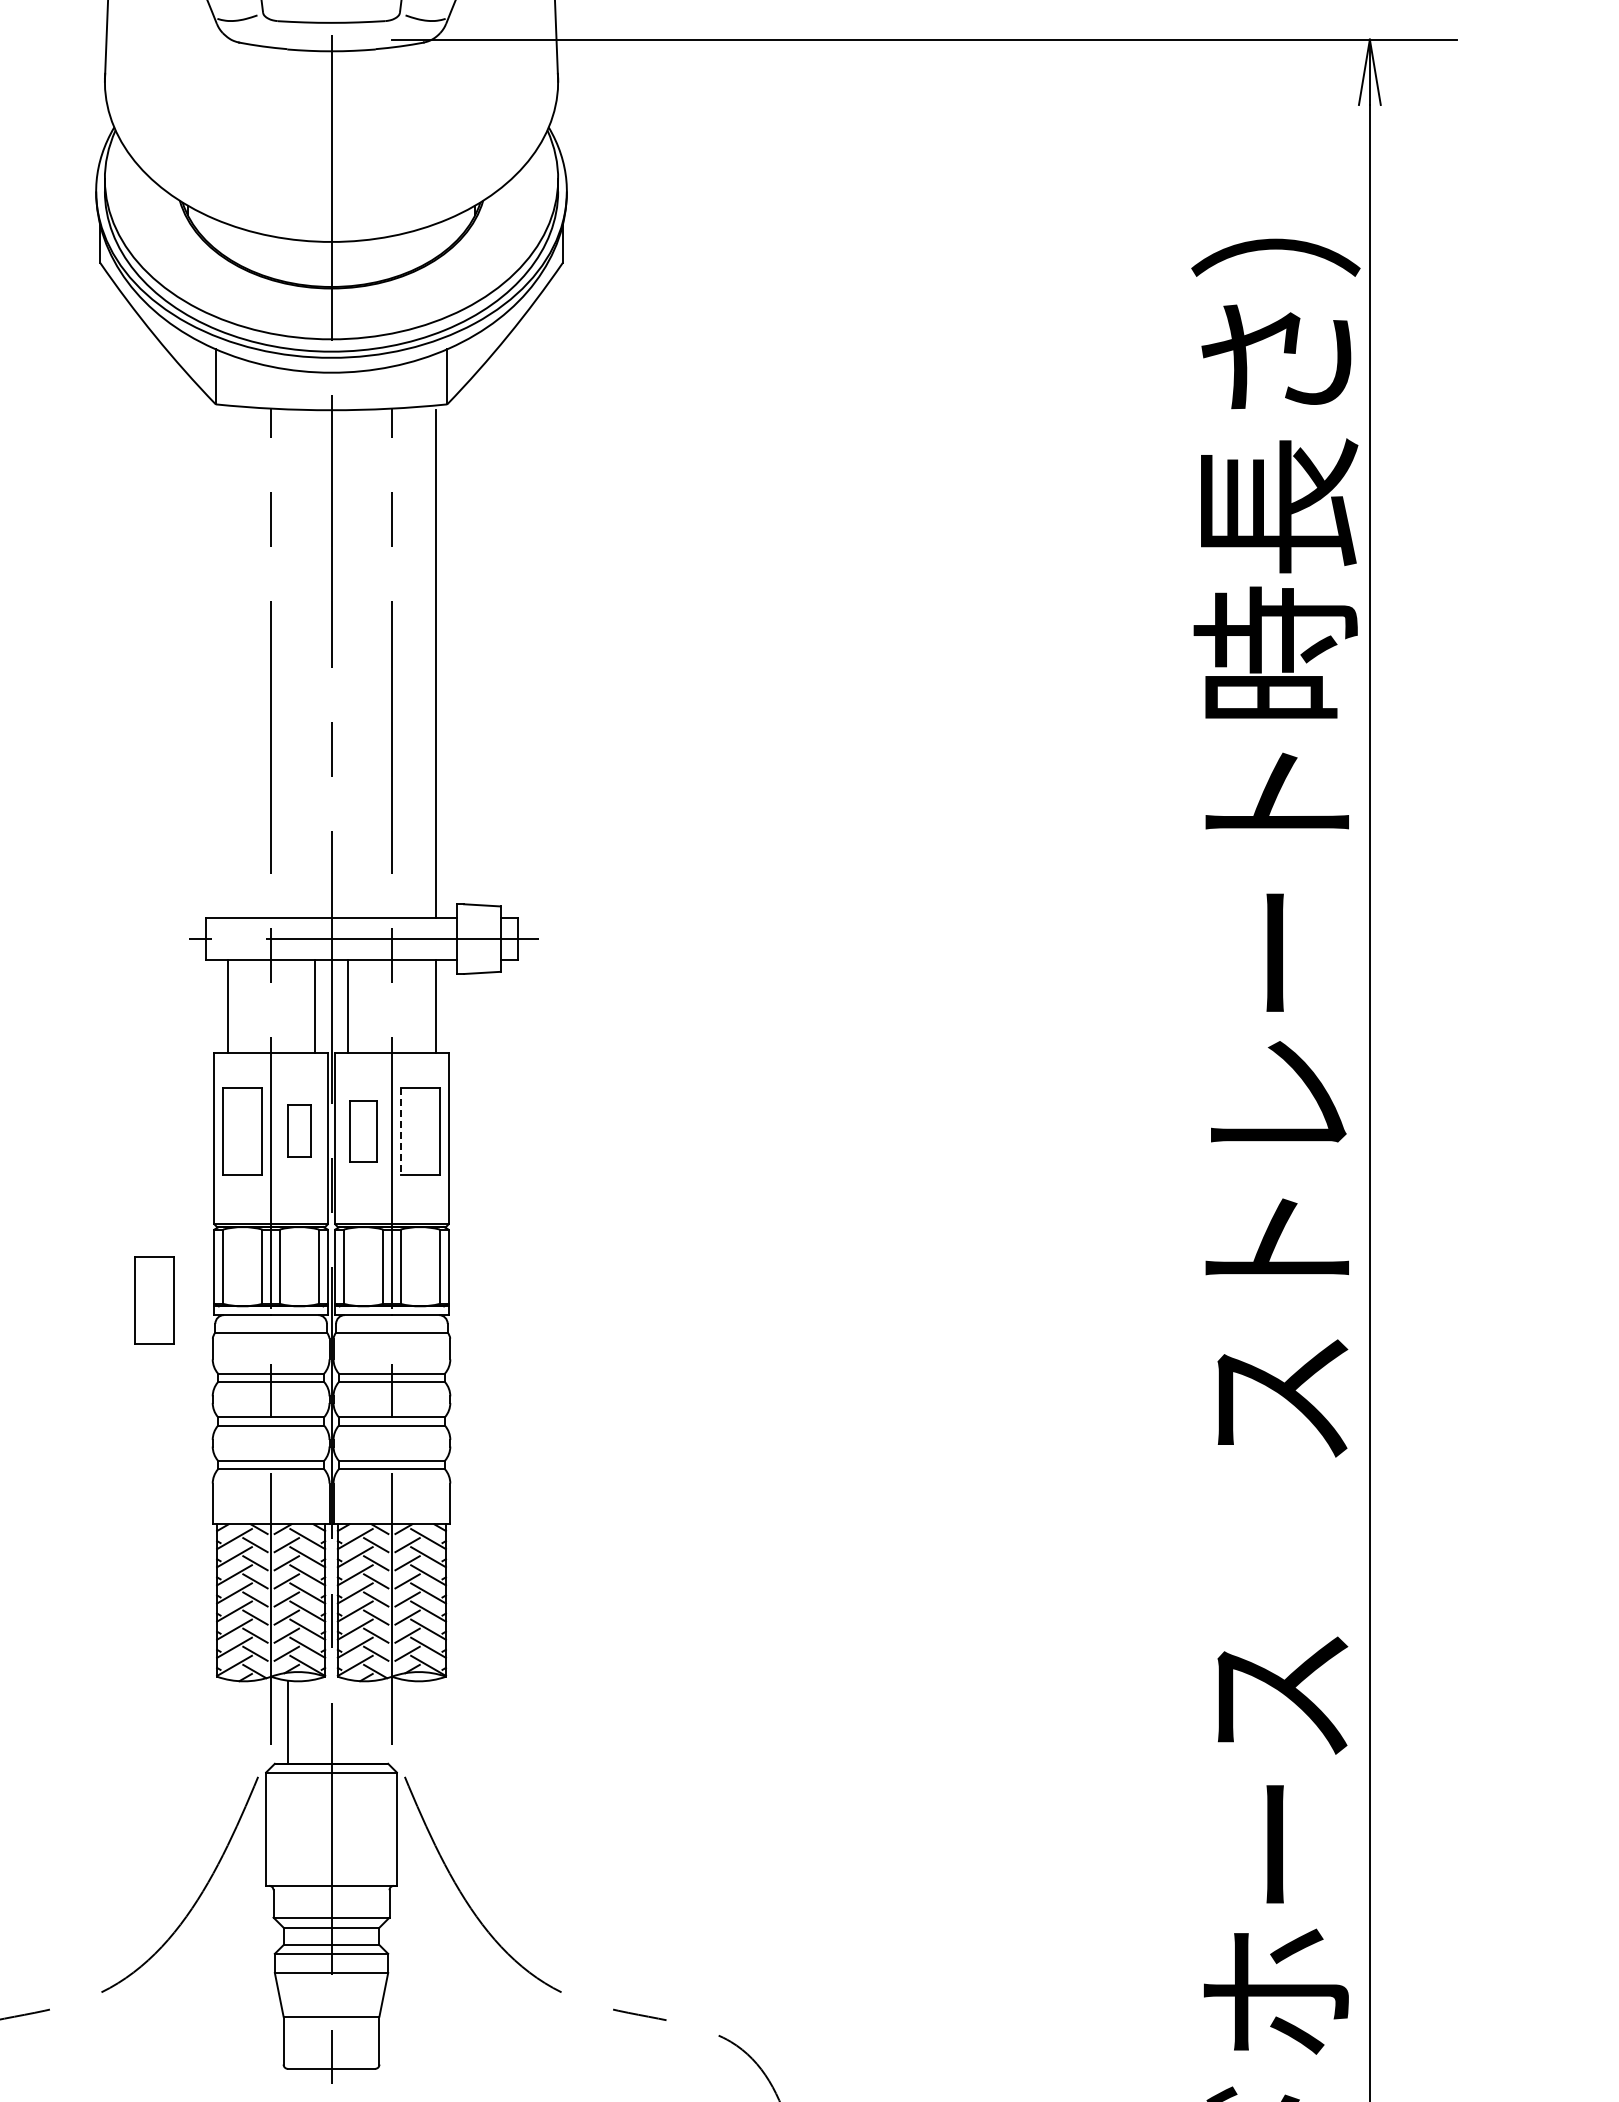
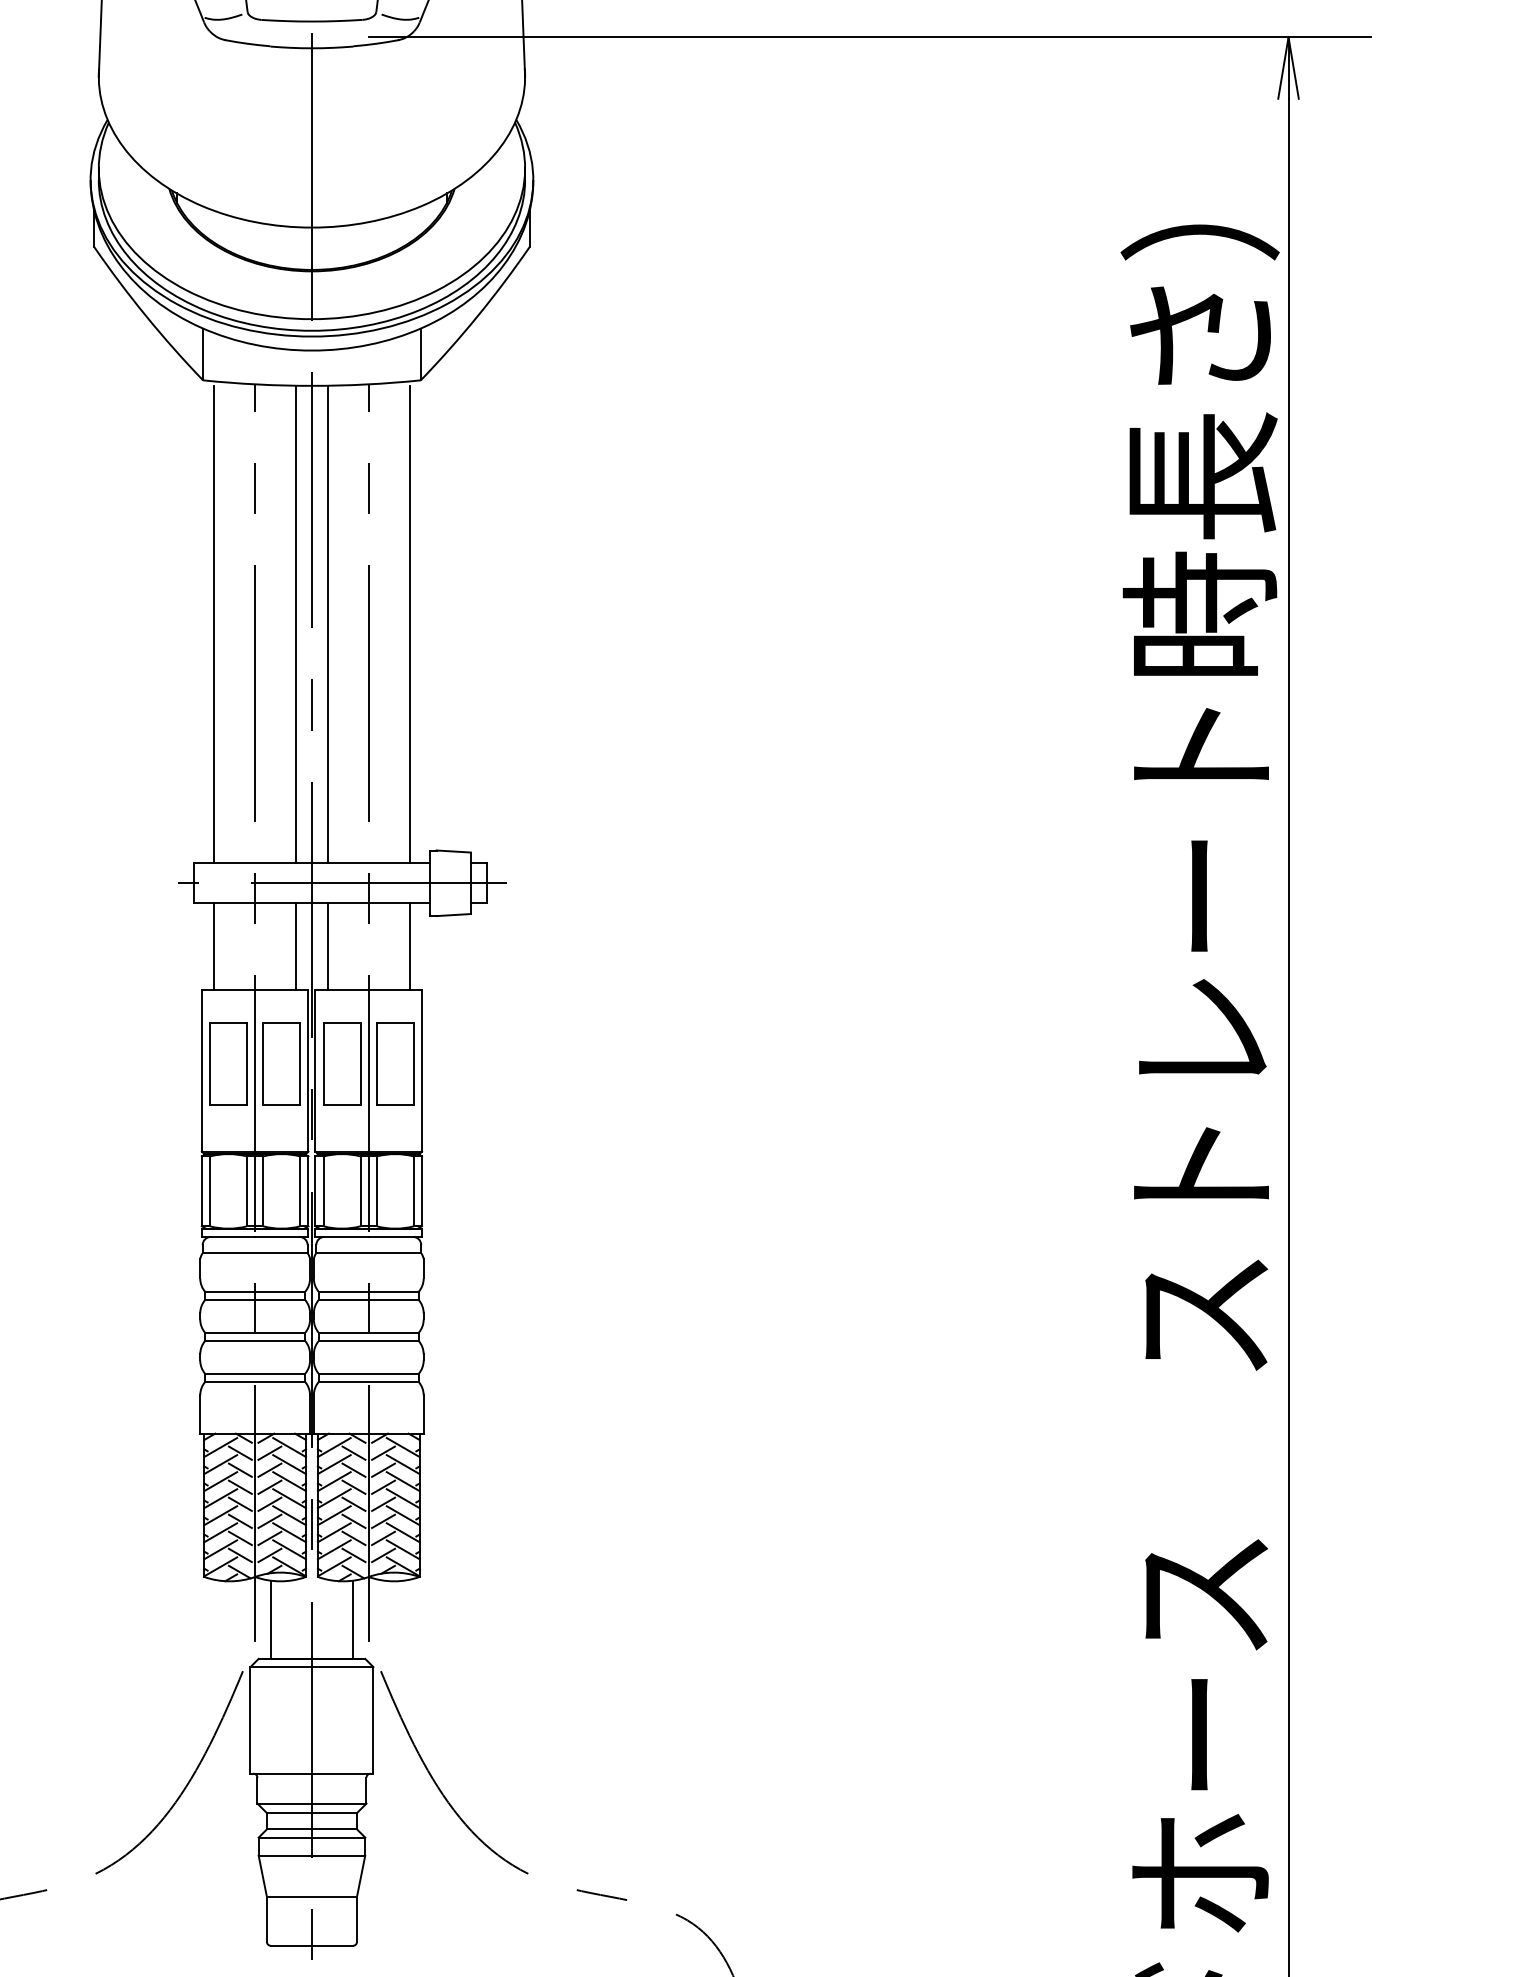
line: (227, 663) -> (214, 624), added
line: (314, 663) -> (295, 624), added
line: (348, 663) -> (327, 624), added
part: (299, 1131) -> (281, 1064), size x1.67
part: (363, 1131) -> (342, 1064), size x1.43
line: (400, 1131) -> (376, 1064), dashed -> solid
part: (154, 1300) -> (145, 1223), removed
line: (375, 1721) -> (353, 1619), added

